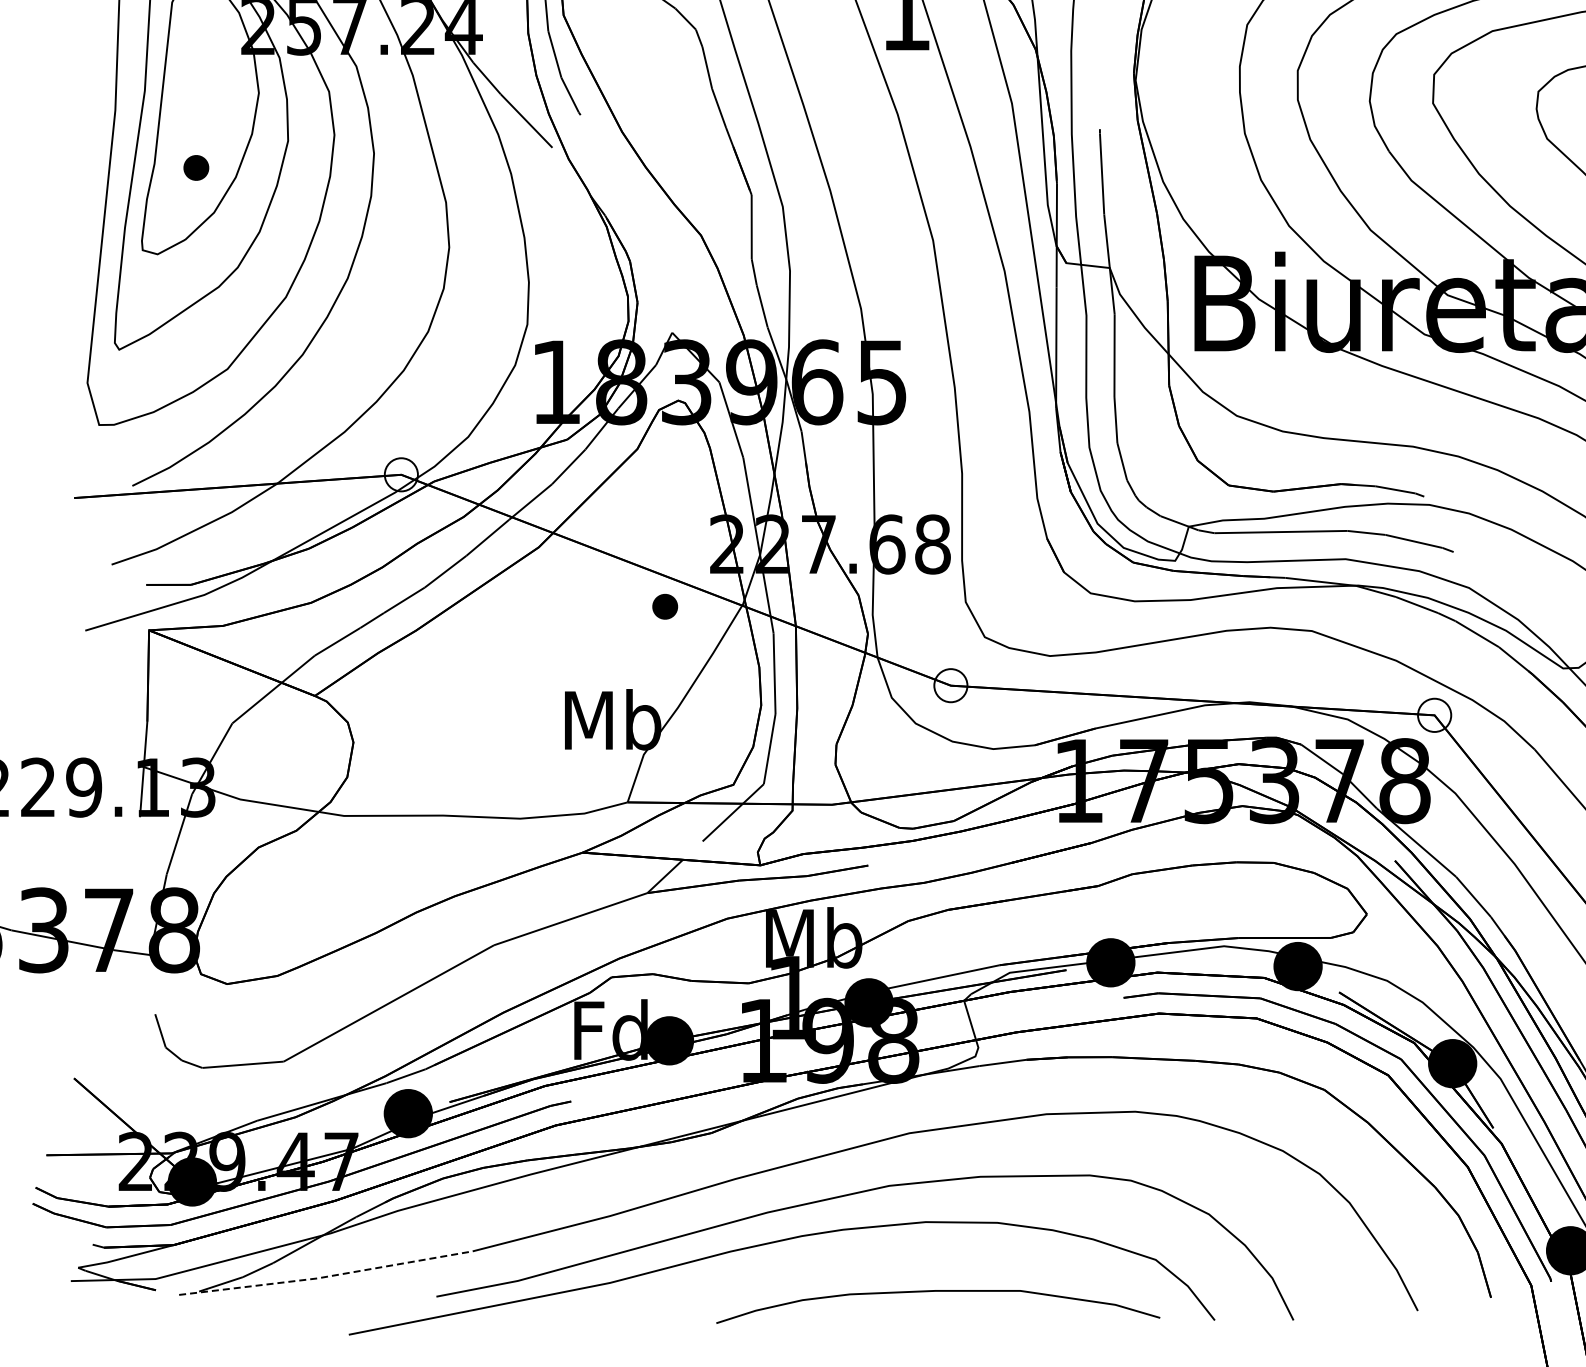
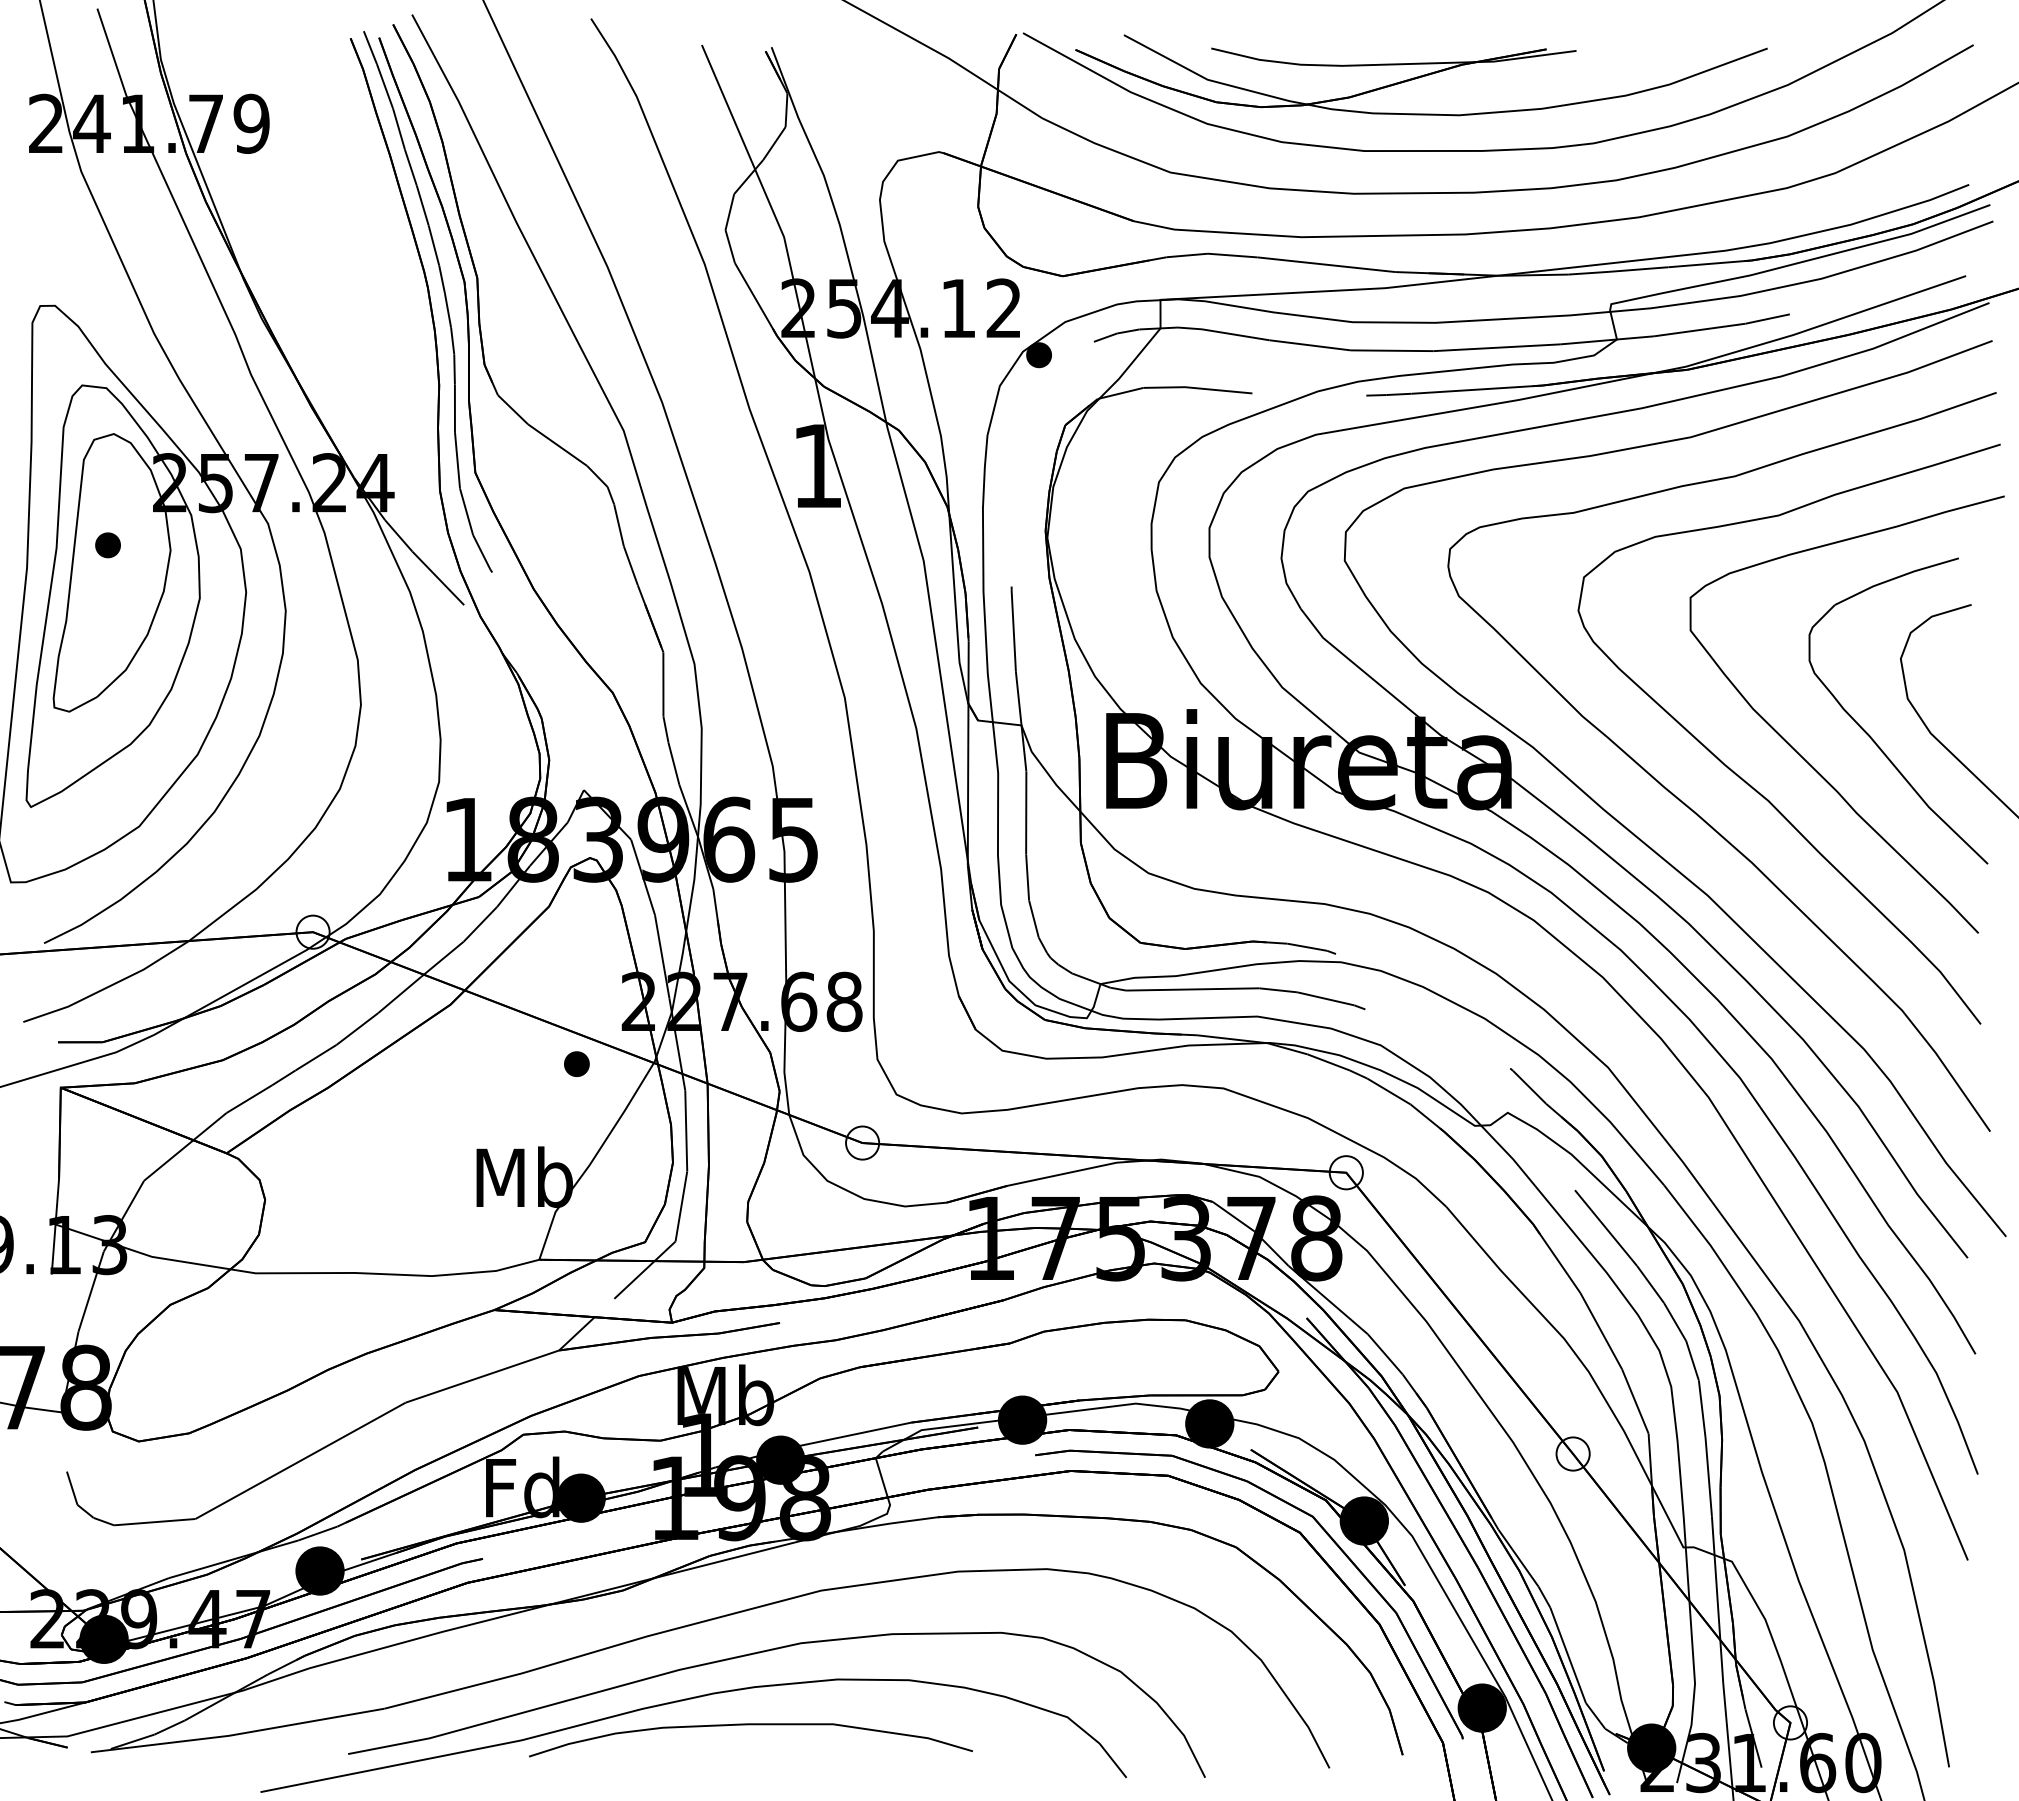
part: (195, 168) -> (107, 545), moved
line: (325, 1277) -> (237, 1734), dashed -> solid
curve: (937, 1292) -> (750, 1725), moved

